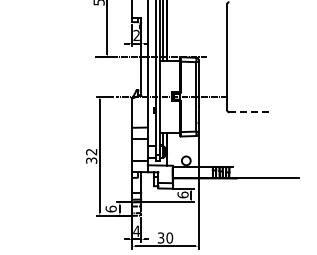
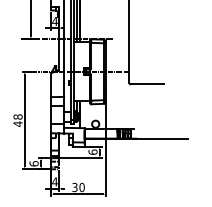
text: (136, 35) -> (54, 21), 2 -> 4
line: (249, 112) -> (147, 84), dashed -> solid
text: (91, 156) -> (17, 120), 32 -> 48

